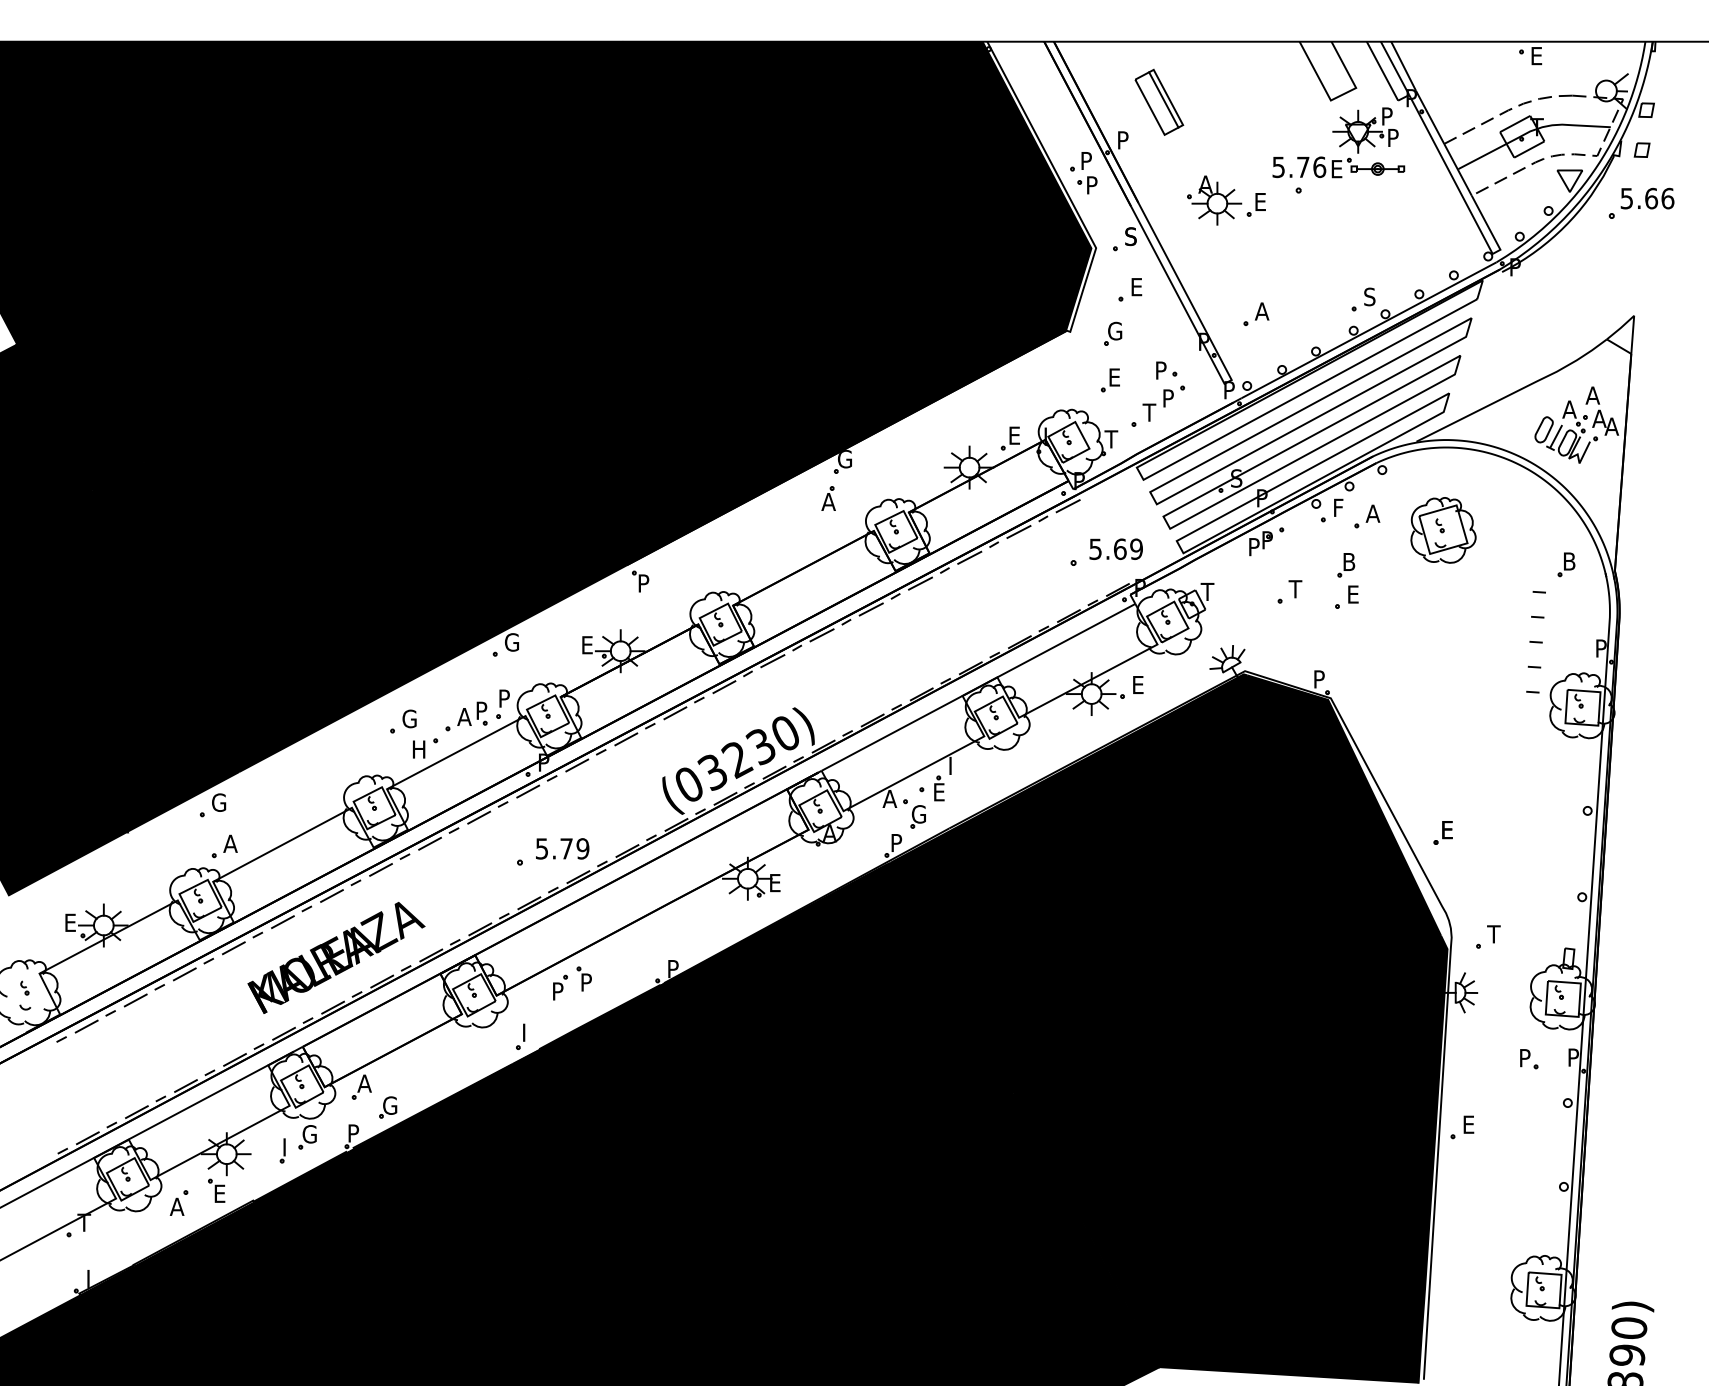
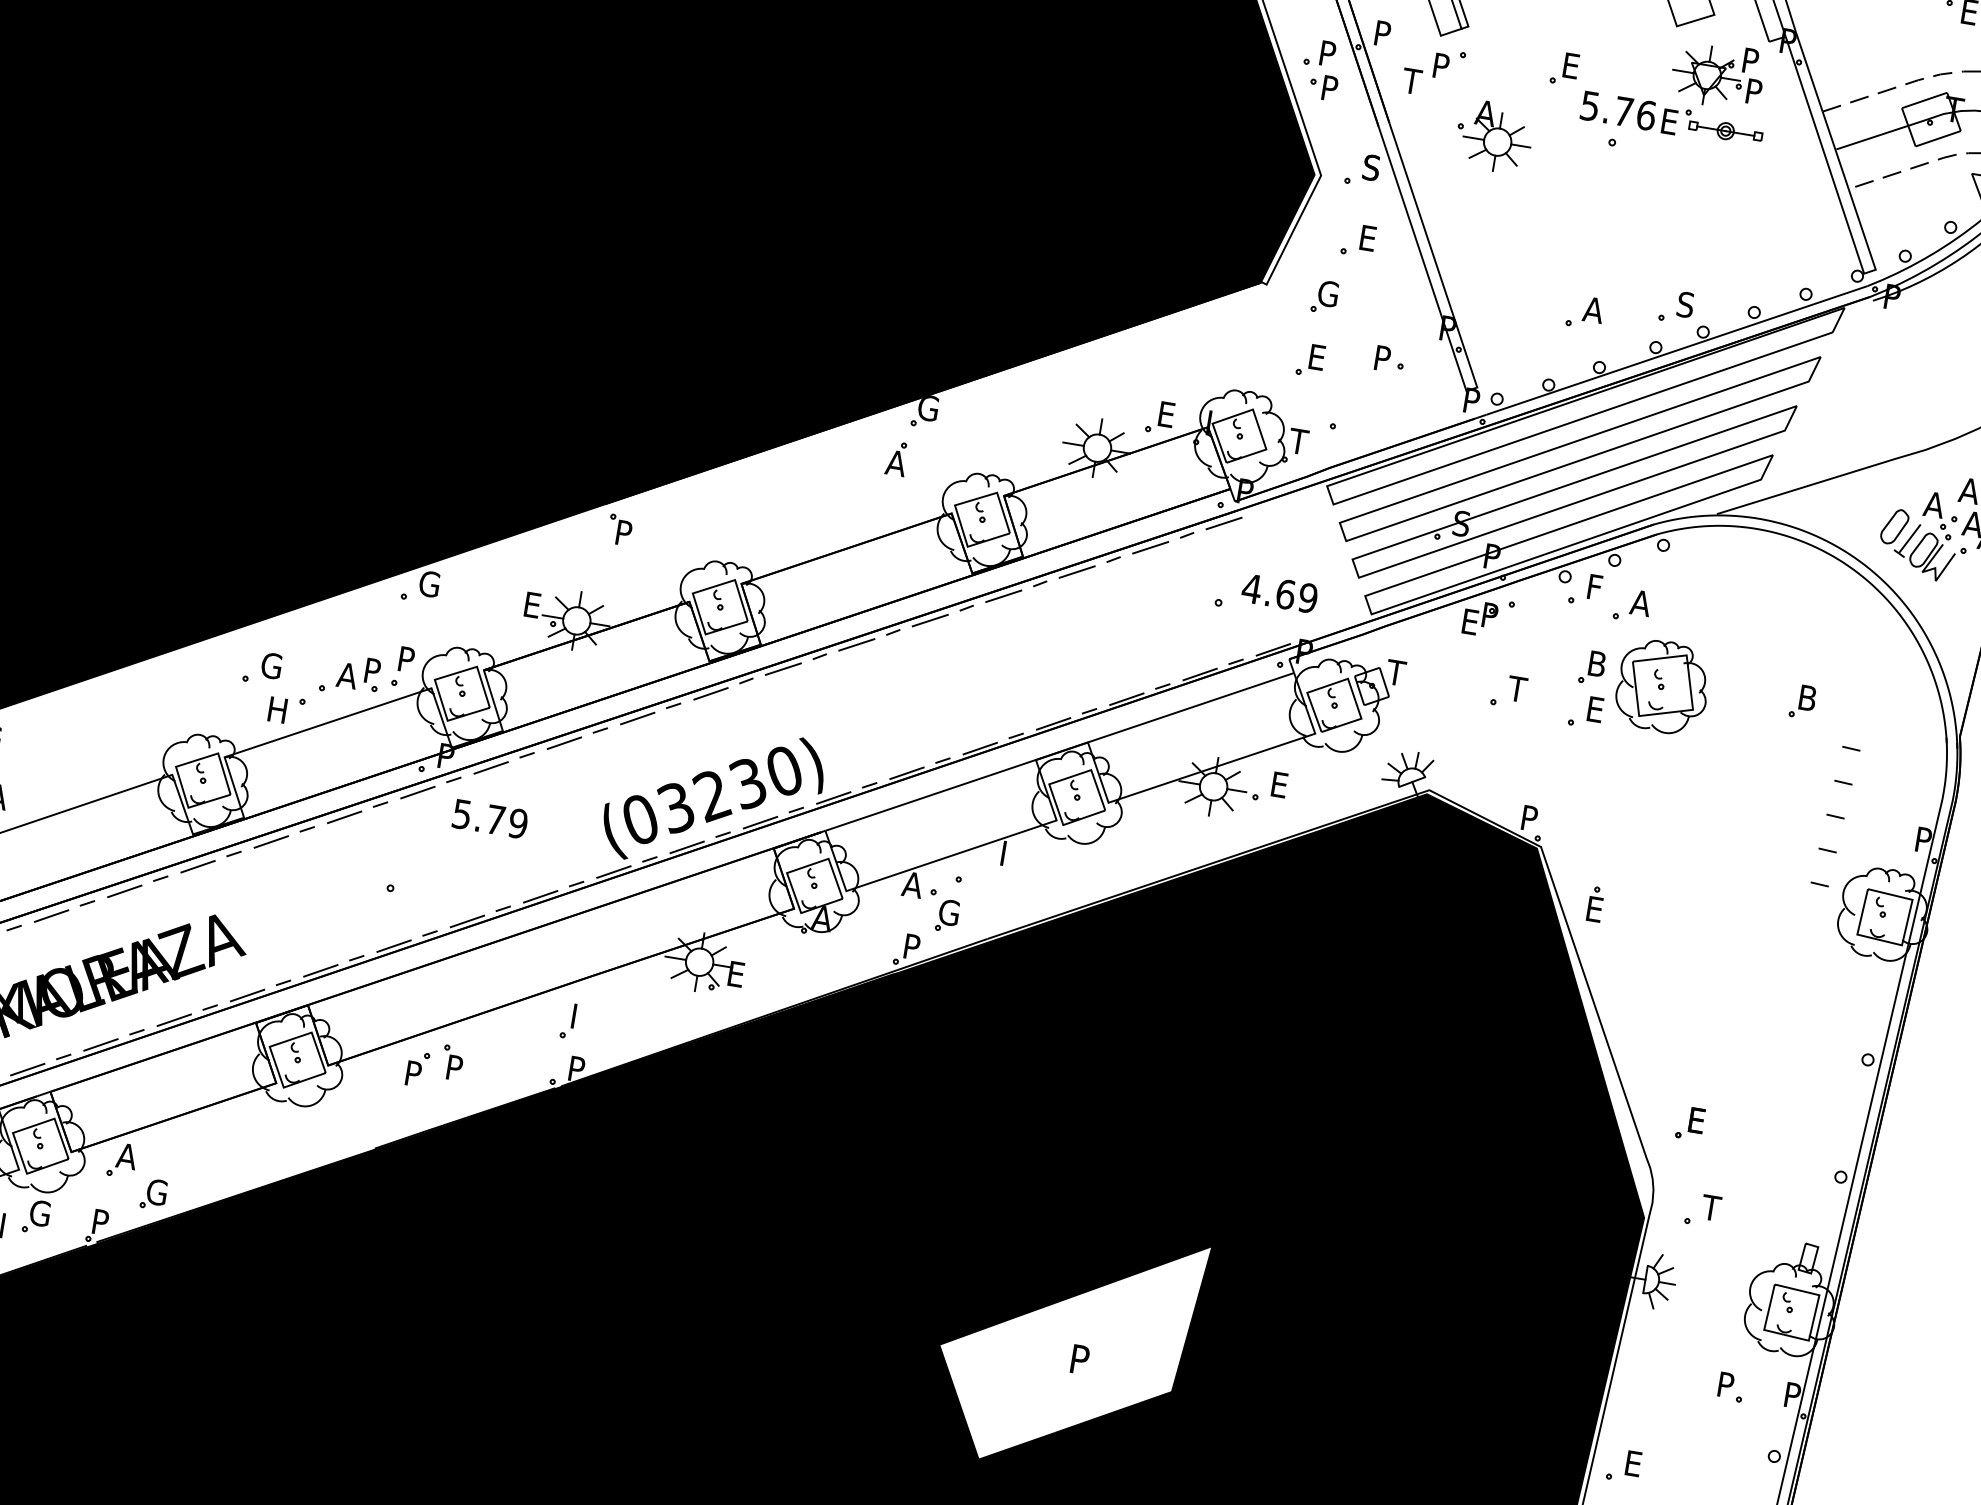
part: (1255, 204) -> (1563, 68), moved
part: (1256, 313) -> (1585, 311), moved
part: (1163, 403) -> (1433, 71), moved
part: (1443, 530) -> (1662, 686), moved
text: (1255, 547) -> (1471, 622), P -> E
text: (1095, 549) -> (1251, 589), 5.69 -> 4.69
part: (1566, 564) -> (1802, 701), moved
part: (939, 788) -> (1595, 904), moved
part: (1442, 832) -> (1689, 1122), moved
text: (562, 848) -> (490, 818), moved
part: (520, 1036) -> (568, 1020), moved
fill: (1053, 1108) -> (1067, 1347), removed

